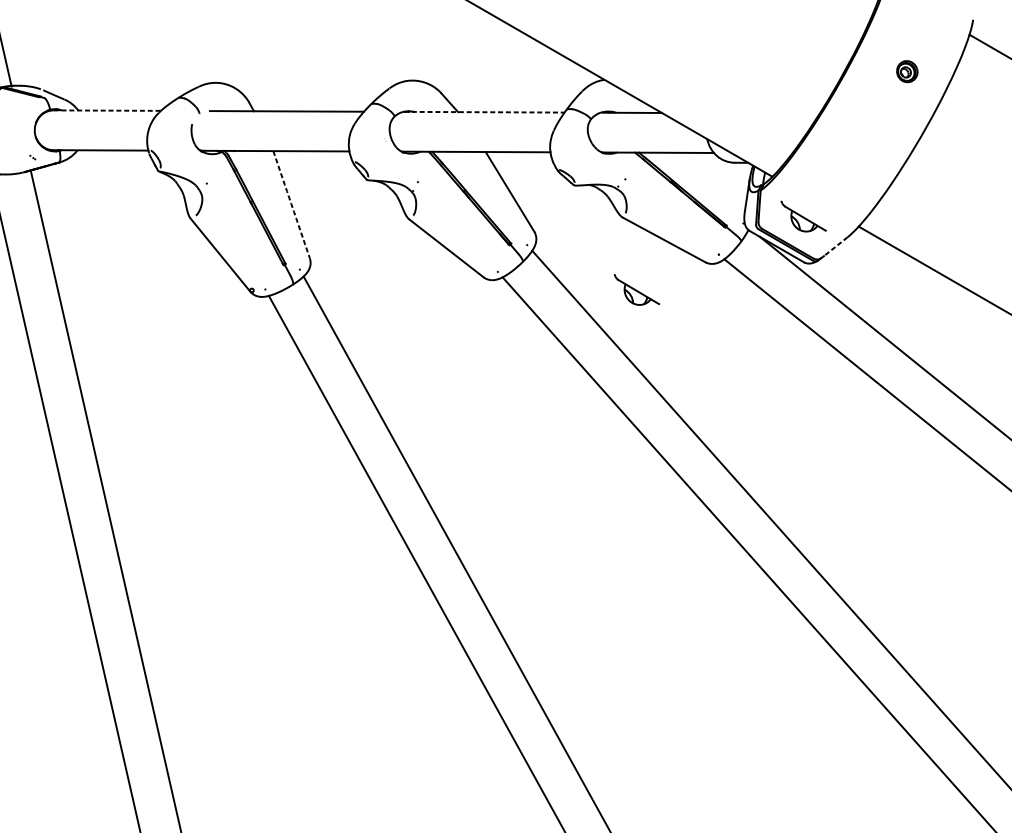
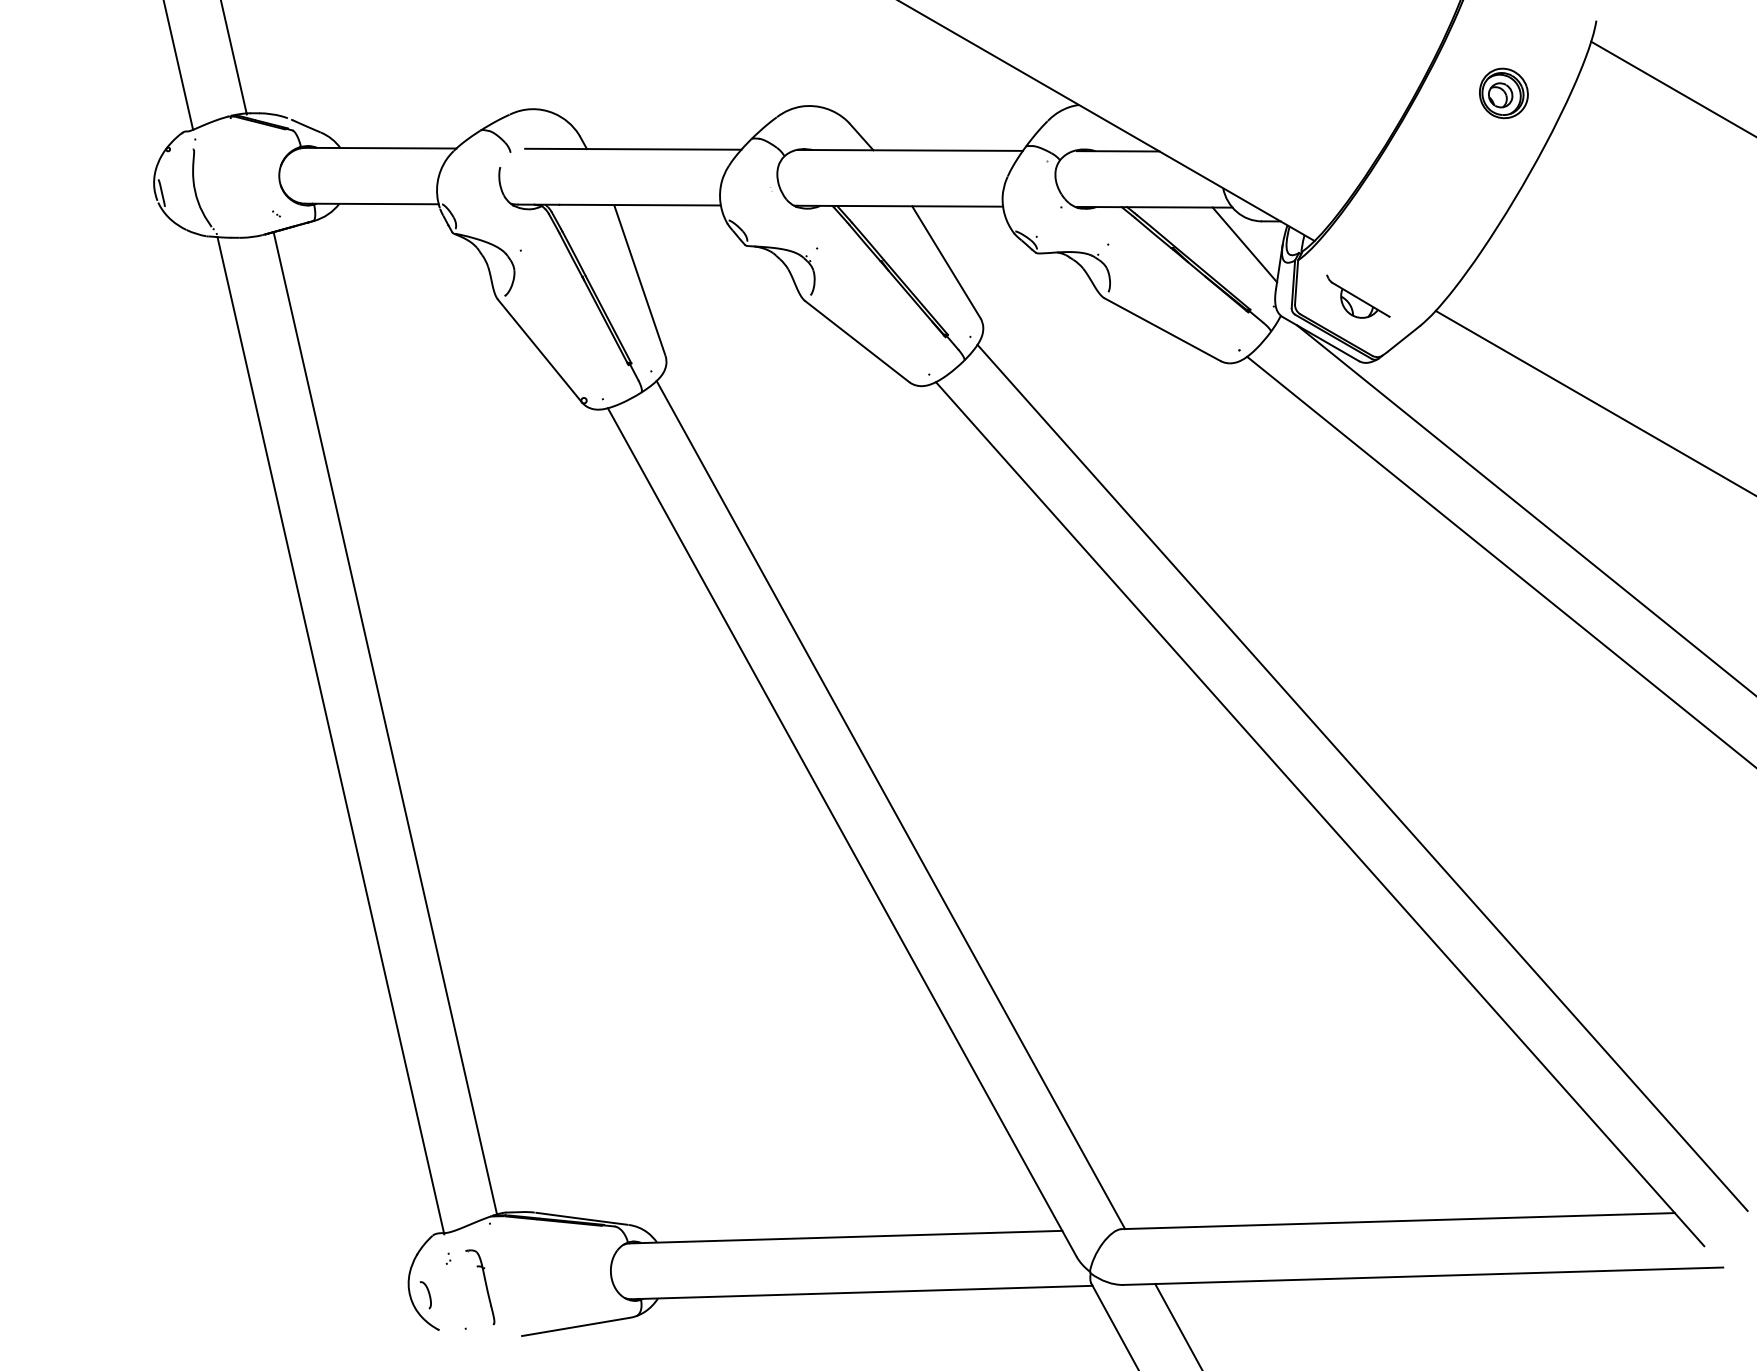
part: (907, 71) -> (1503, 93), size x1.67
line: (107, 110) -> (381, 148), dashed -> solid
line: (484, 112) -> (910, 150), dashed -> solid
line: (722, 179) -> (1244, 244), added
line: (291, 204) -> (639, 280), dashed -> solid
line: (835, 246) -> (1403, 339), dashed -> solid
part: (636, 289) -> (1124, 399), removed

